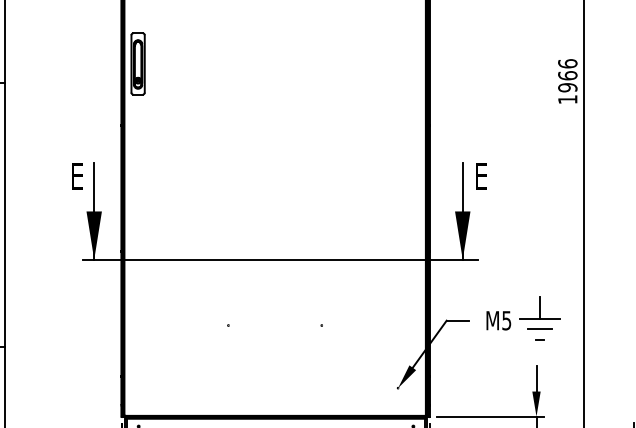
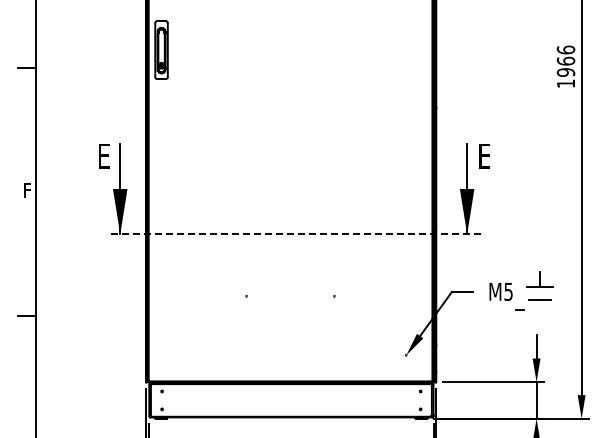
line: (279, 259) -> (294, 234), solid -> dashed
part: (539, 307) -> (539, 279), size x0.7
line: (539, 339) -> (519, 309), moved

